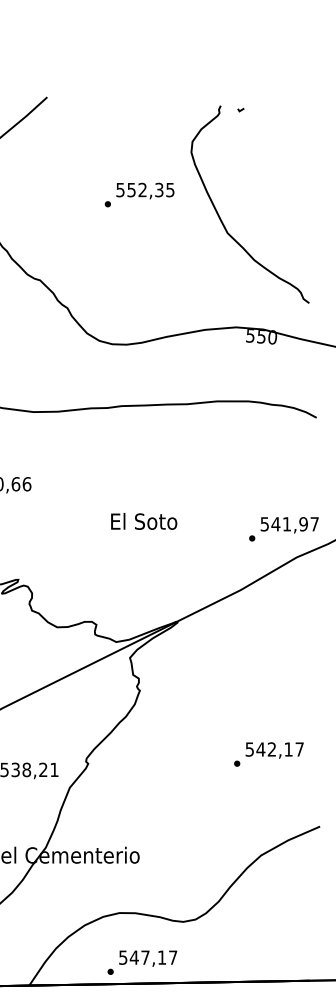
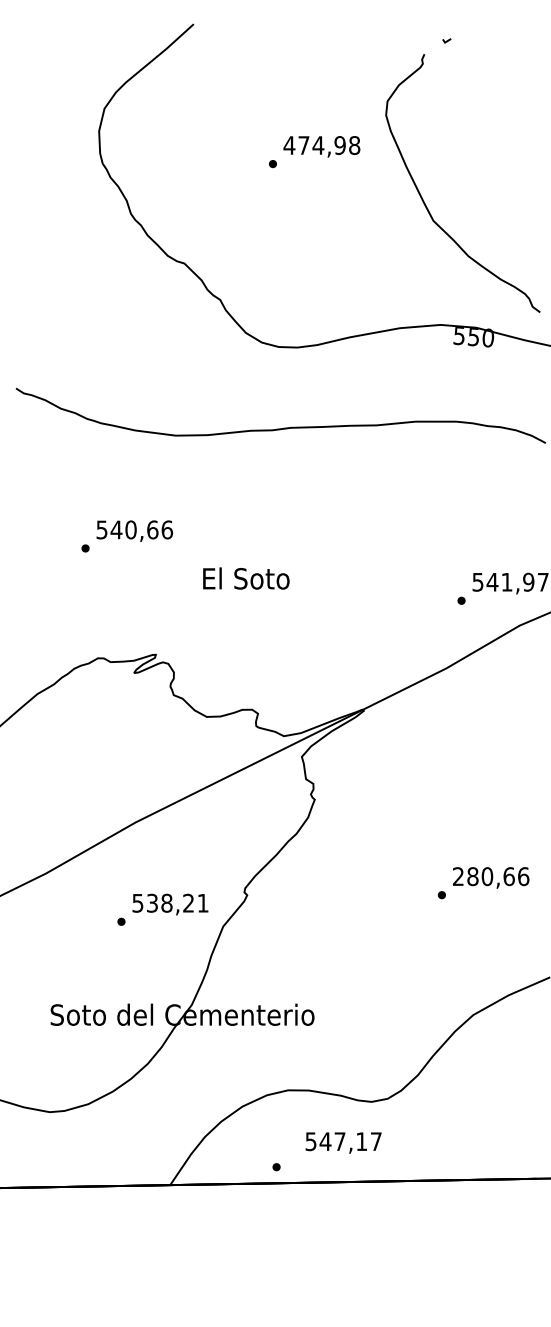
text: (145, 190) -> (321, 145), 552,35 -> 474,98
curve: (220, 218) -> (424, 201), moved
text: (144, 521) -> (246, 578), moved
text: (275, 749) -> (491, 876), 542,17 -> 280,66
text: (148, 958) -> (343, 1142), moved

